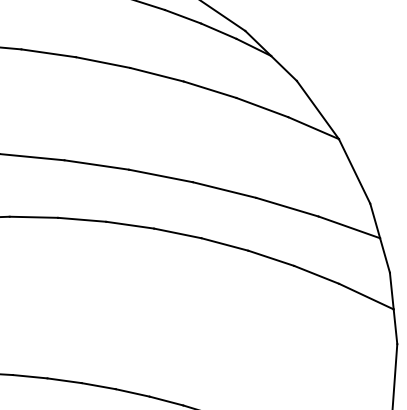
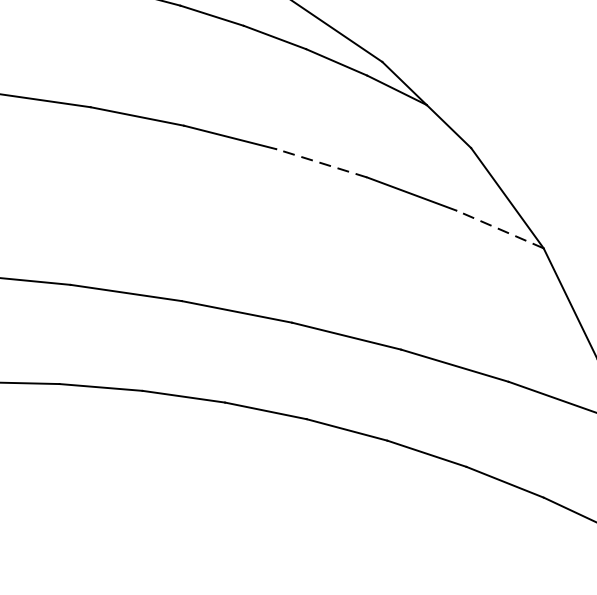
line: (210, 89) -> (322, 162), solid -> dashed
line: (313, 128) -> (499, 230), solid -> dashed

